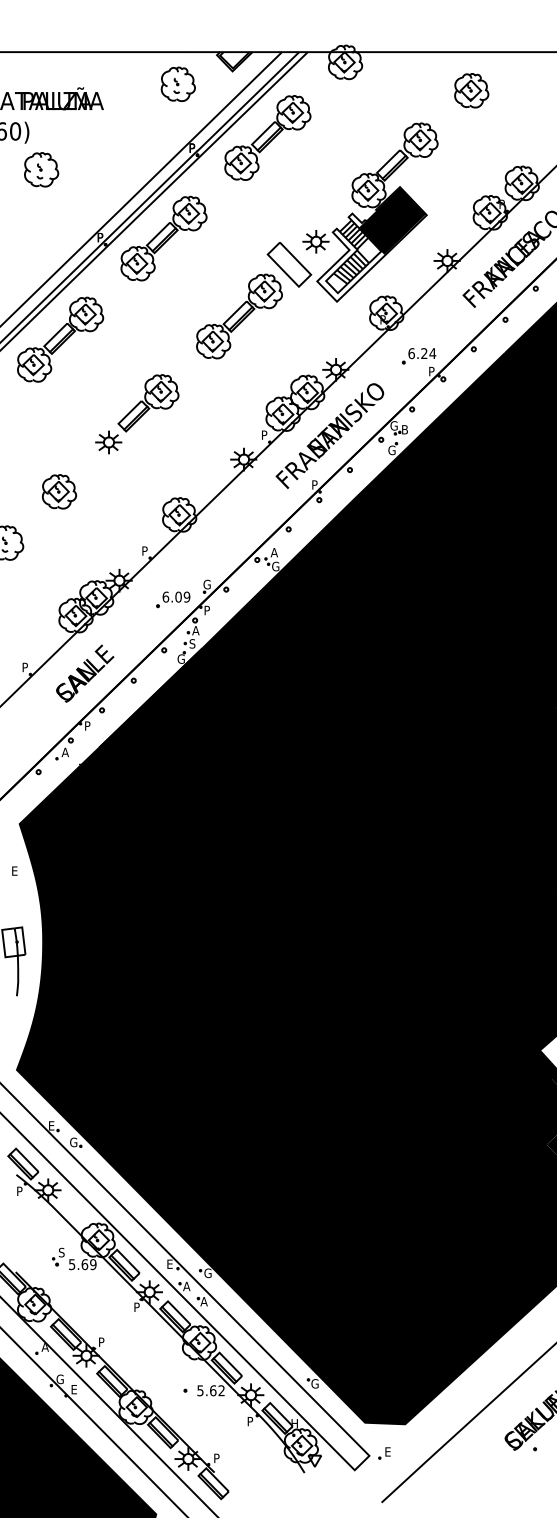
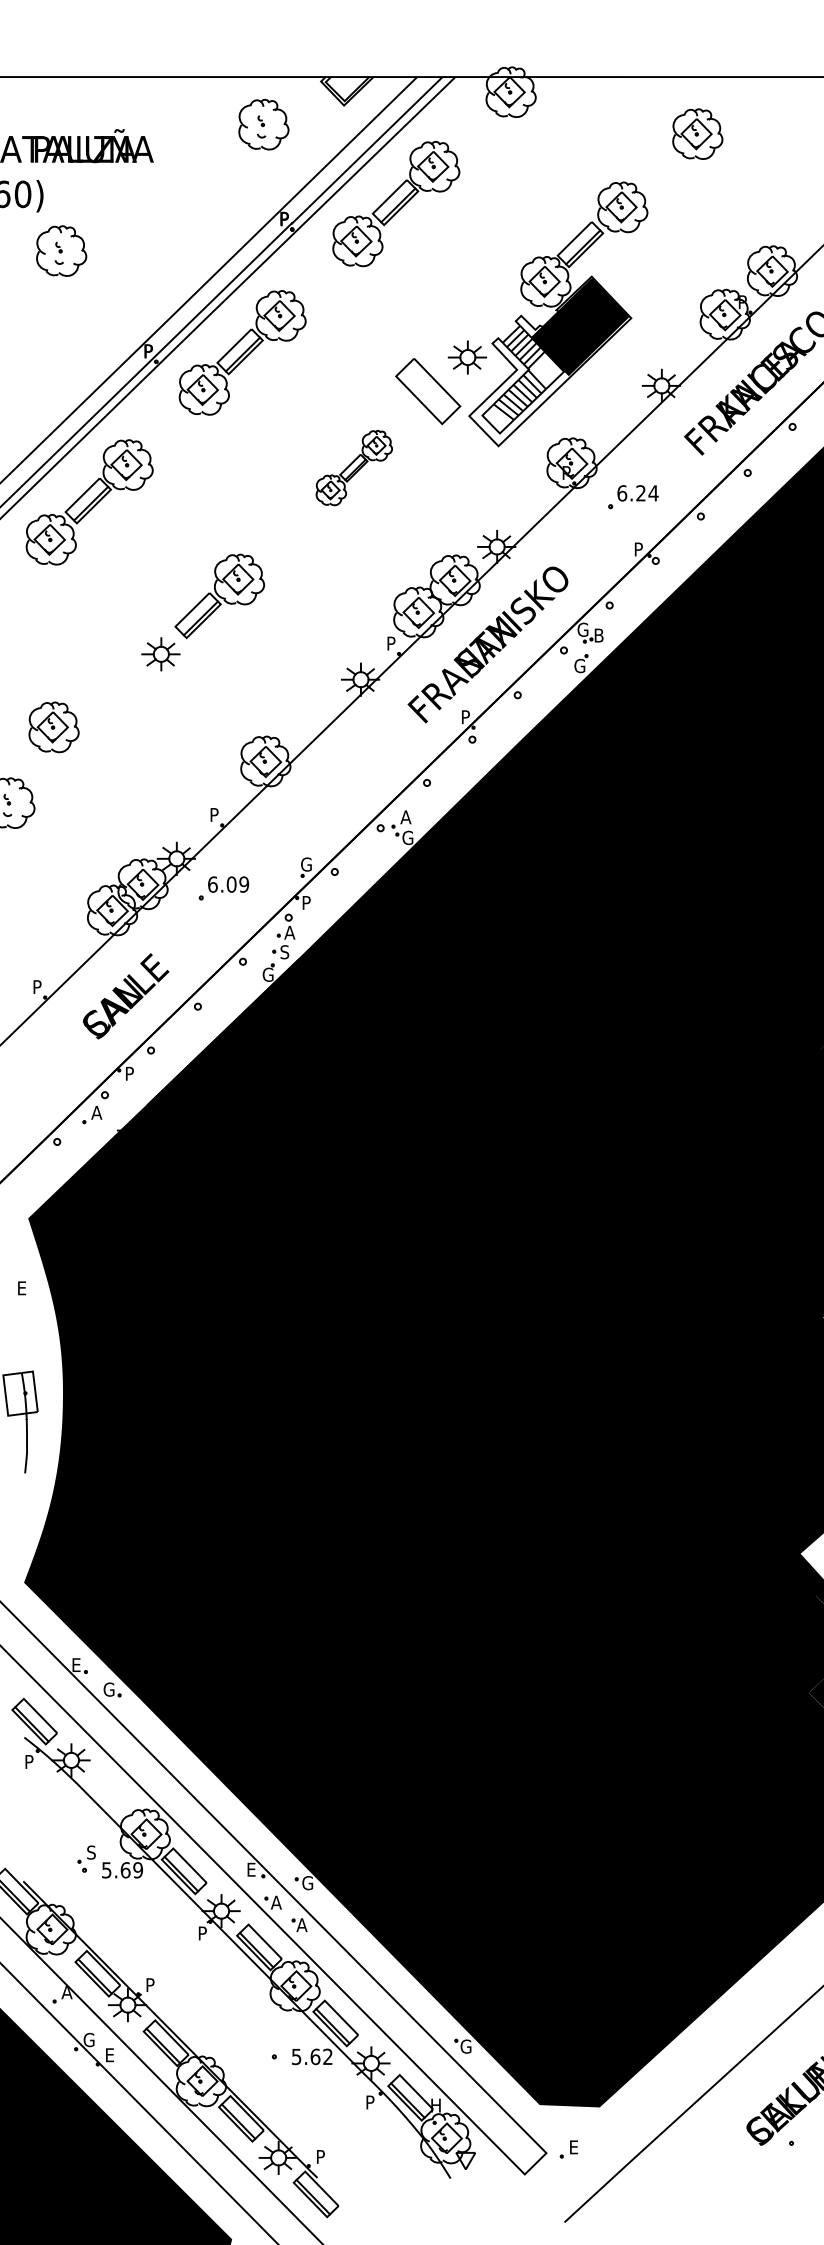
part: (239, 316) -> (354, 468), size x0.6
part: (418, 356) -> (632, 497), moved
part: (59, 491) -> (54, 726), moved
part: (173, 599) -> (224, 888), moved

